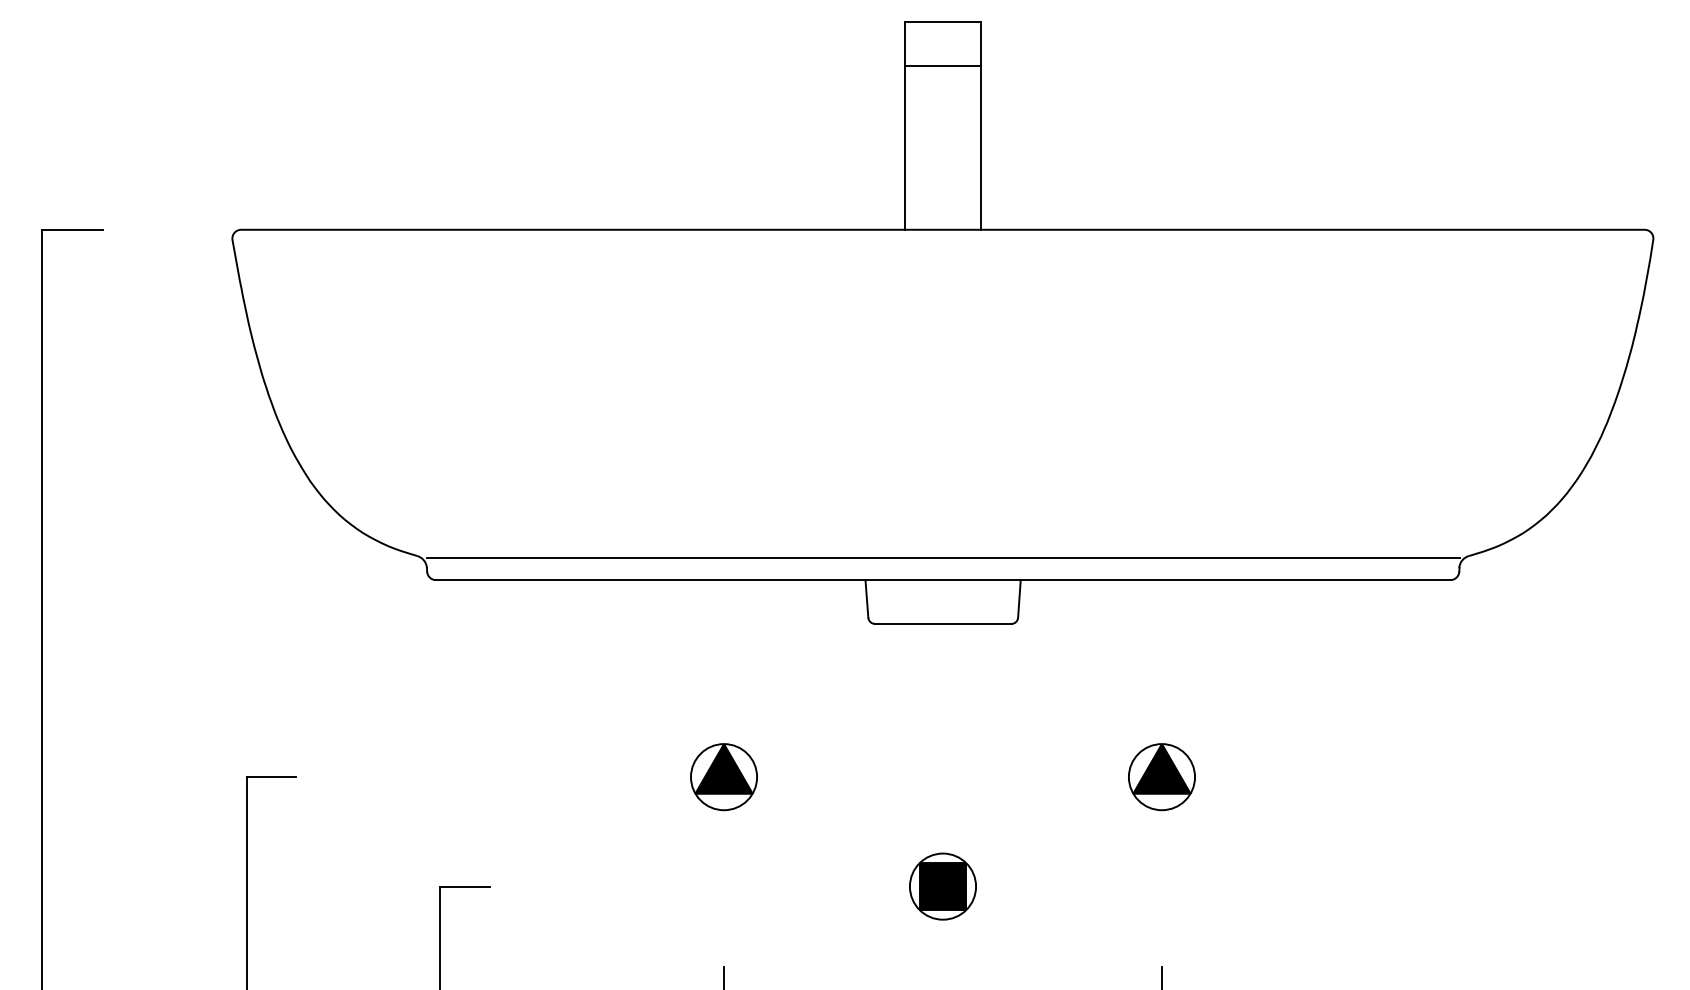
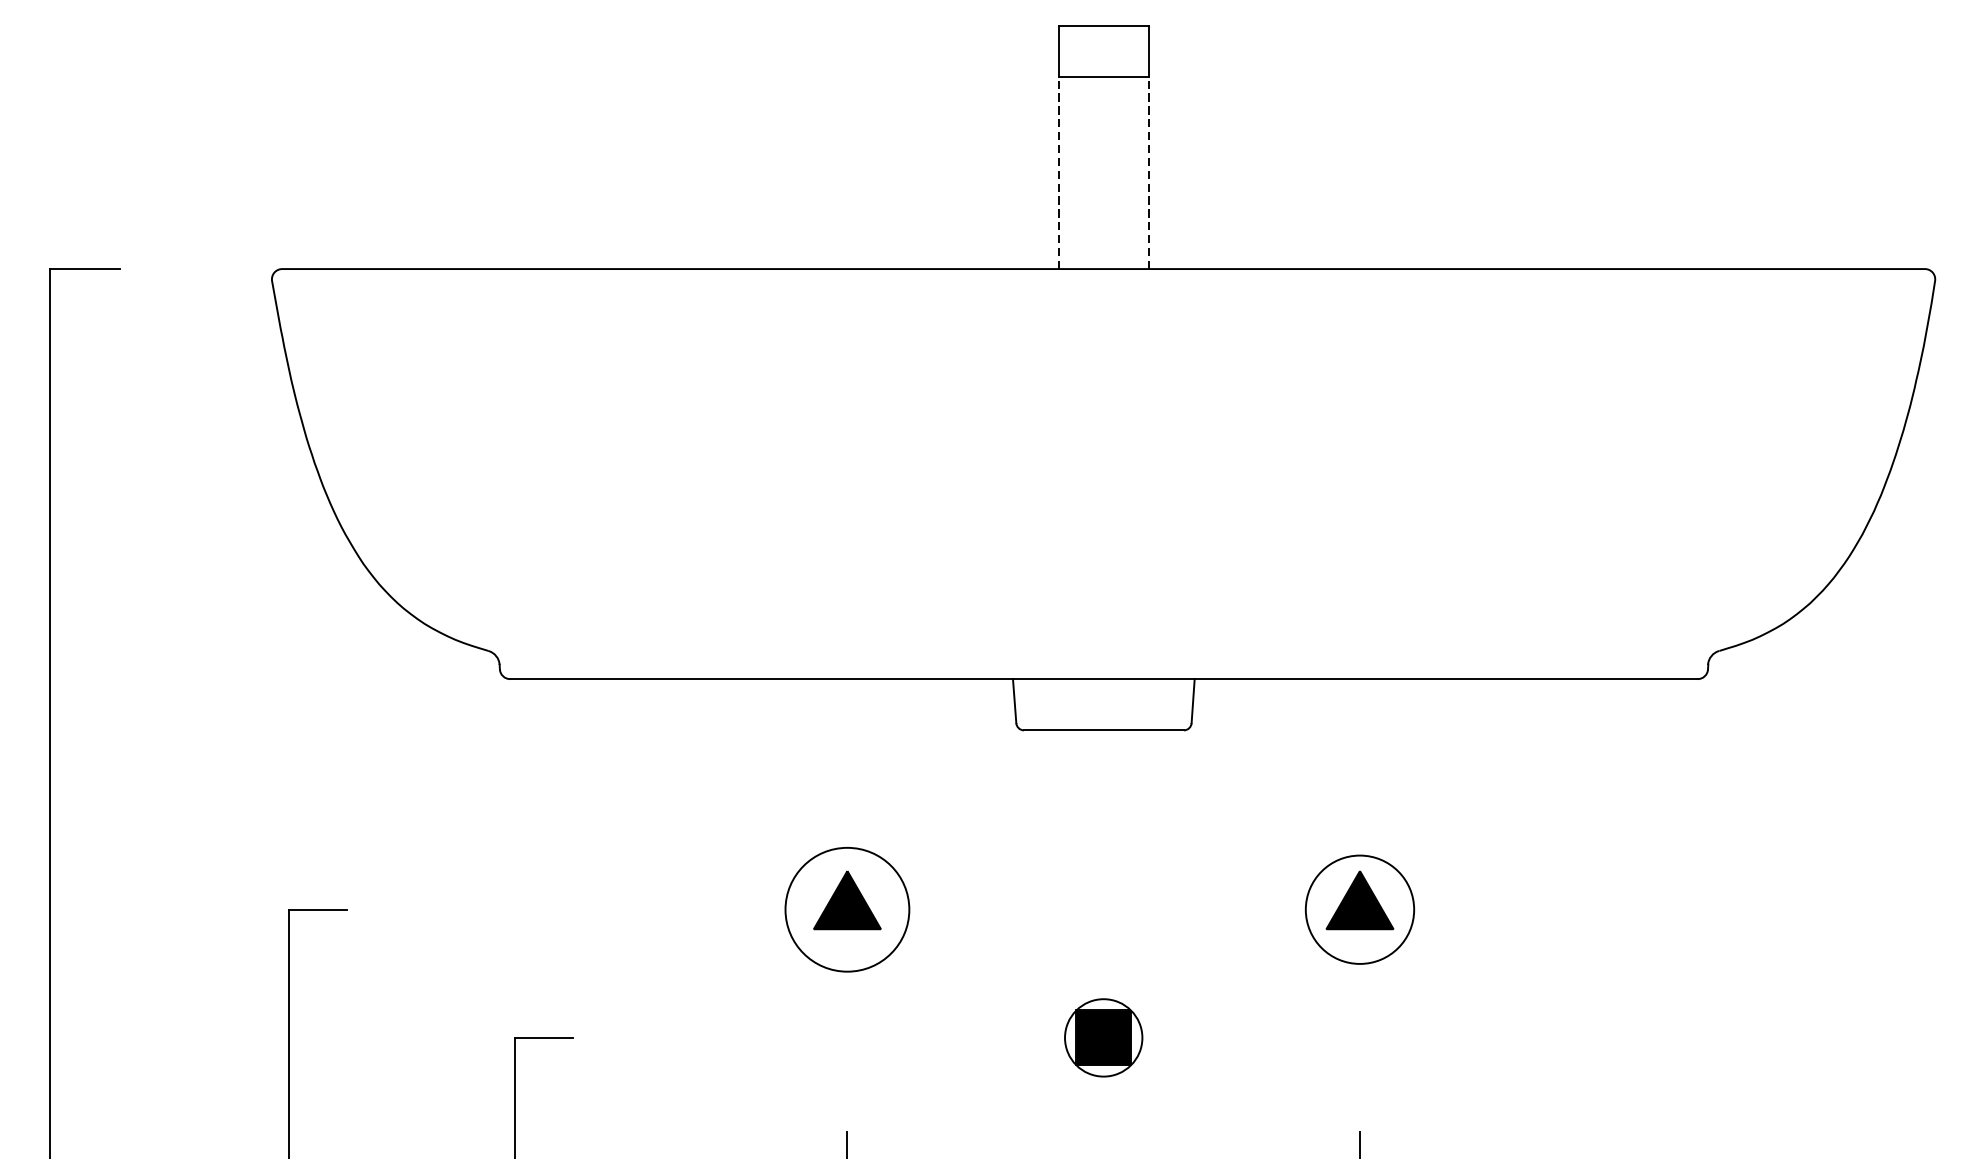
line: (904, 147) -> (1058, 172), solid -> dashed
line: (981, 147) -> (1148, 172), solid -> dashed
line: (942, 558) -> (1103, 653), removed
circle: (723, 777) -> (846, 910), size x1.6
circle: (1161, 777) -> (1359, 910), size x1.4

